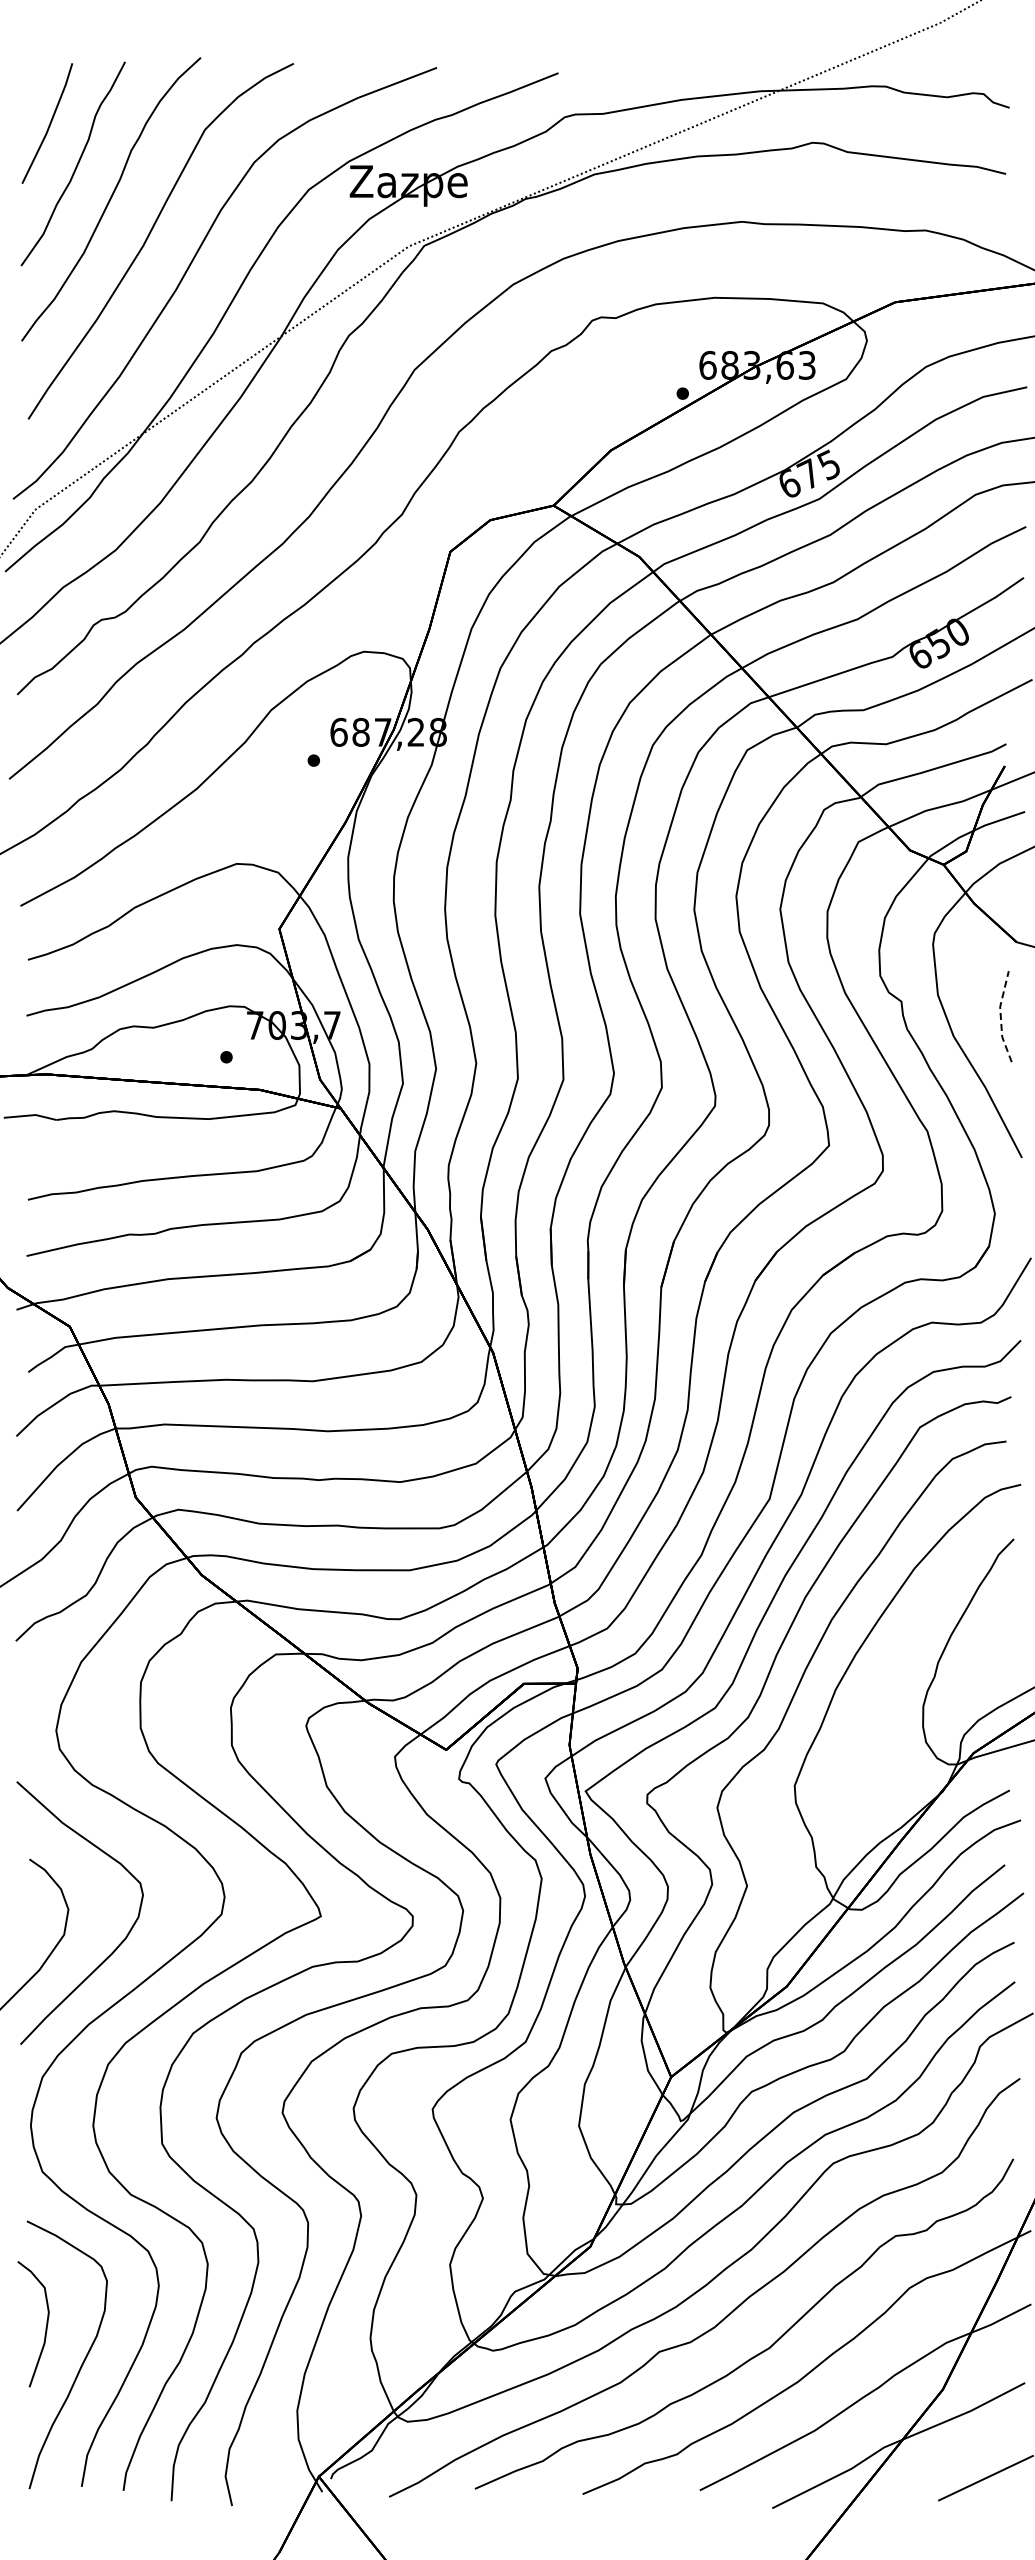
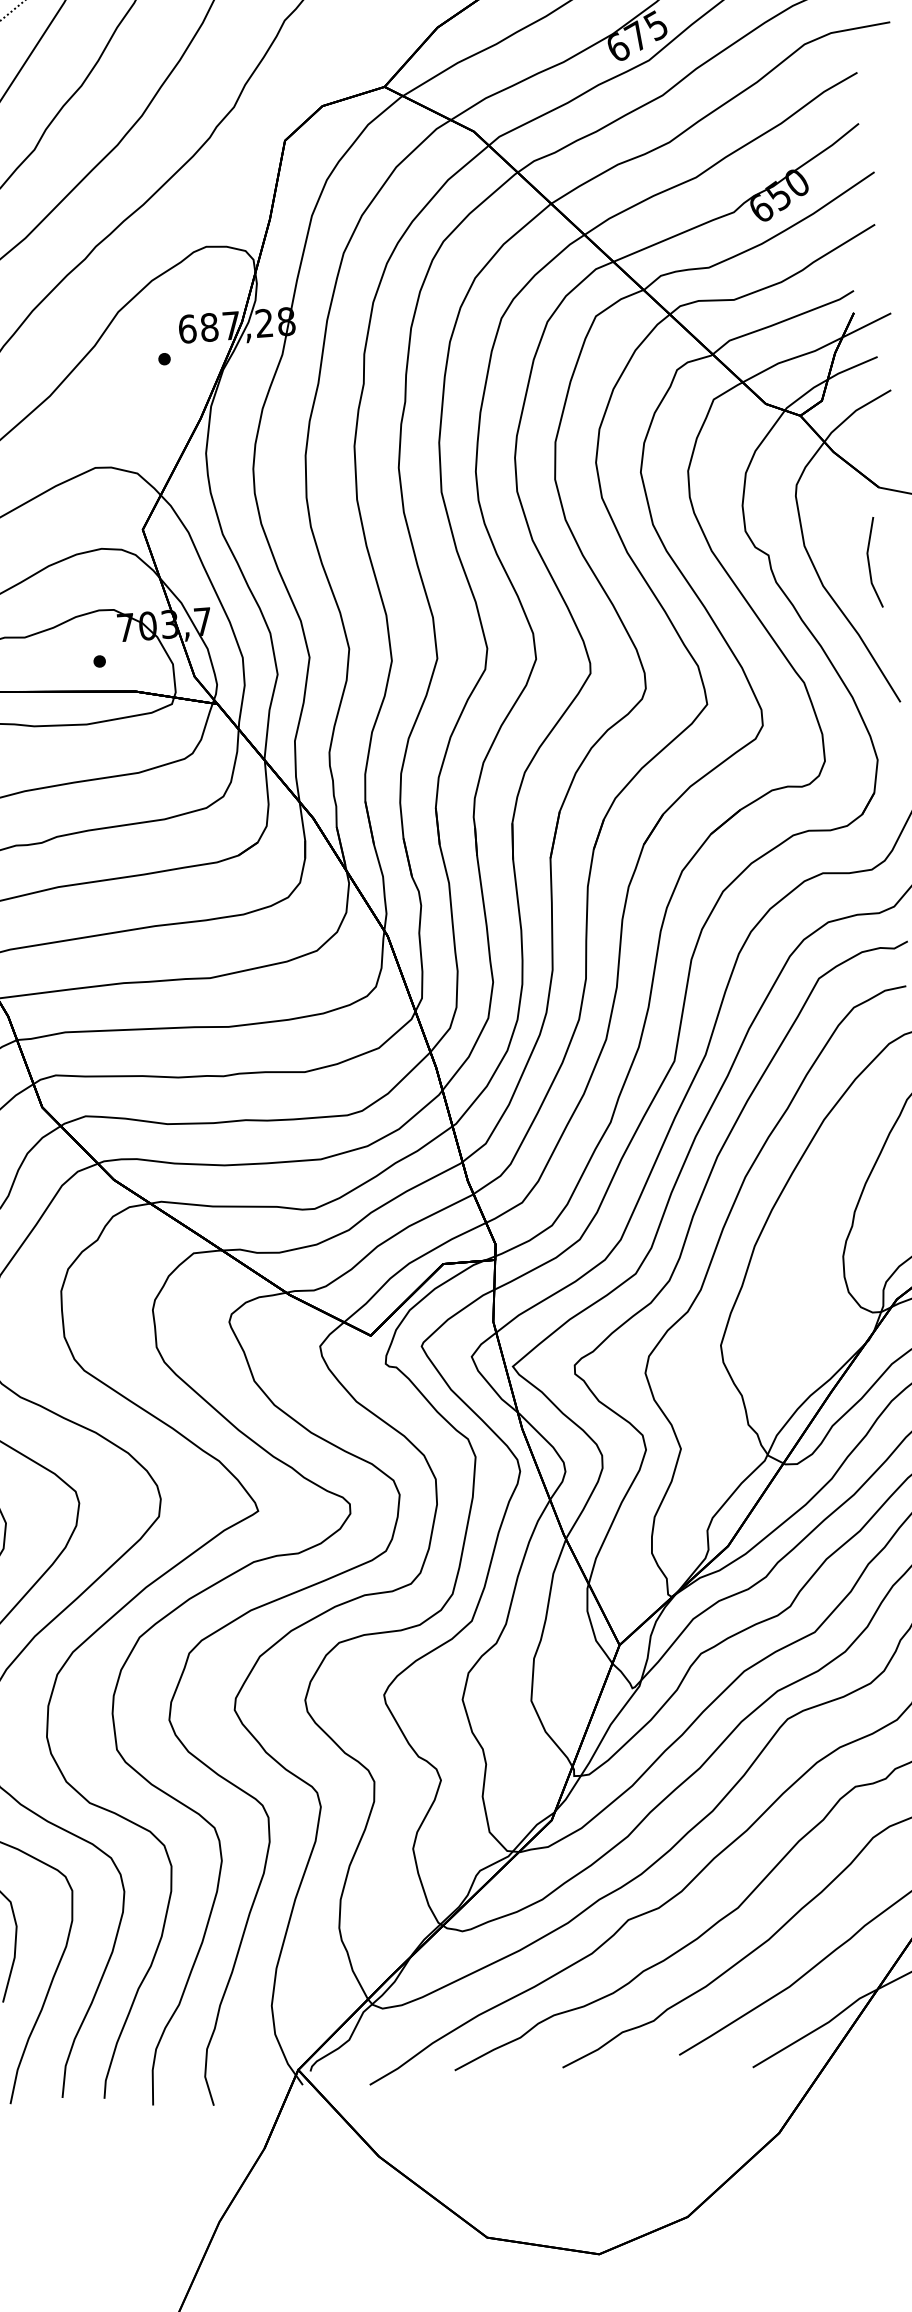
line: (1000, 1016) -> (868, 562), dashed -> solid

